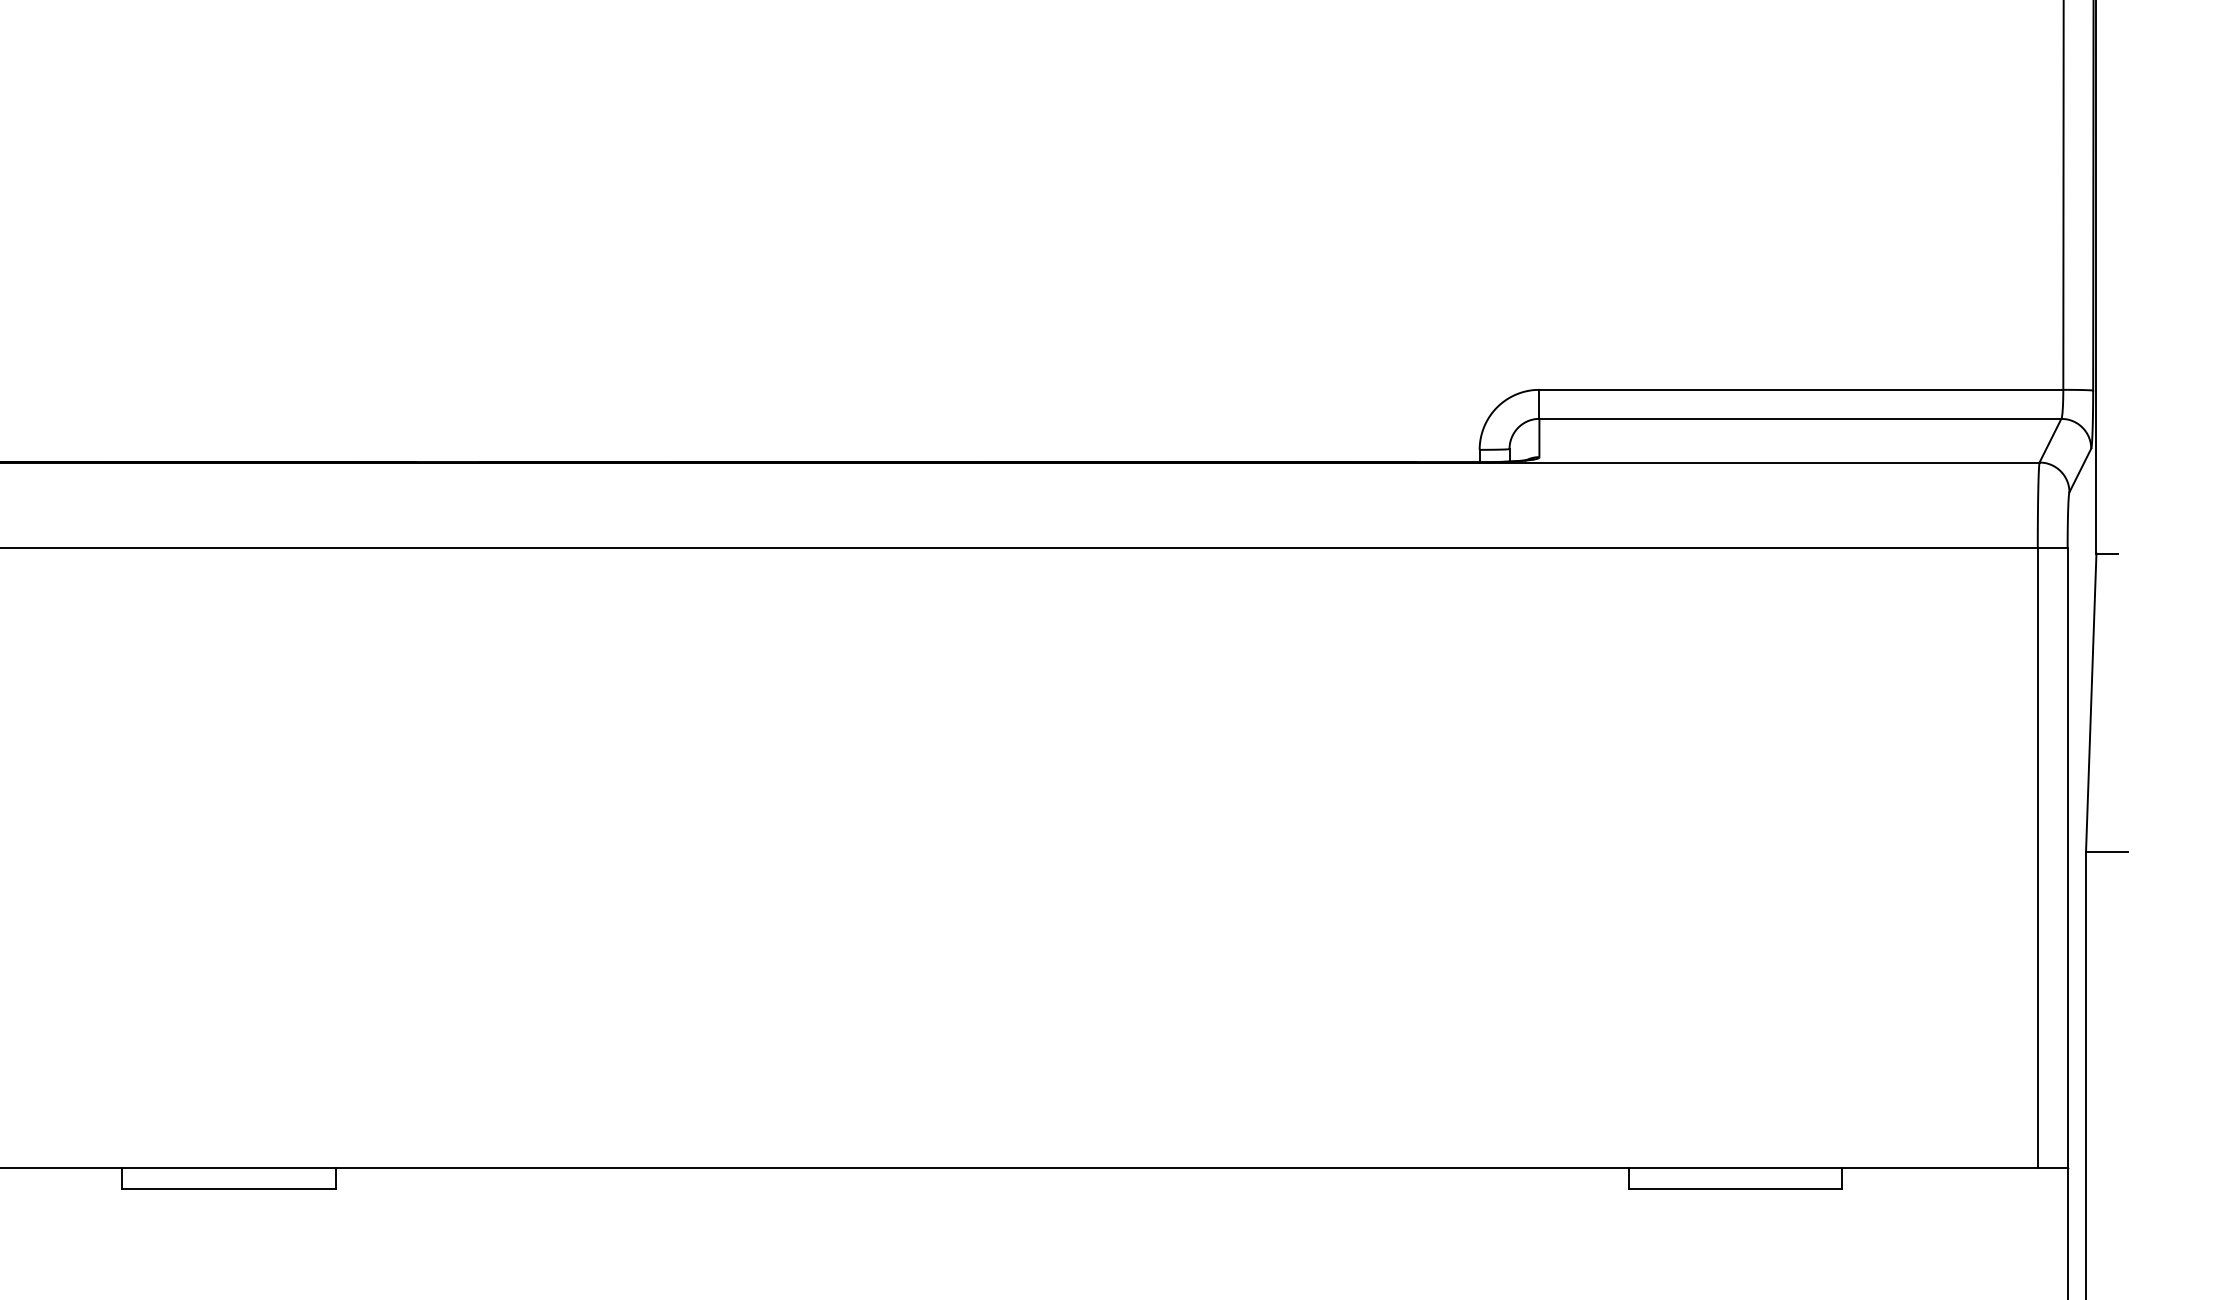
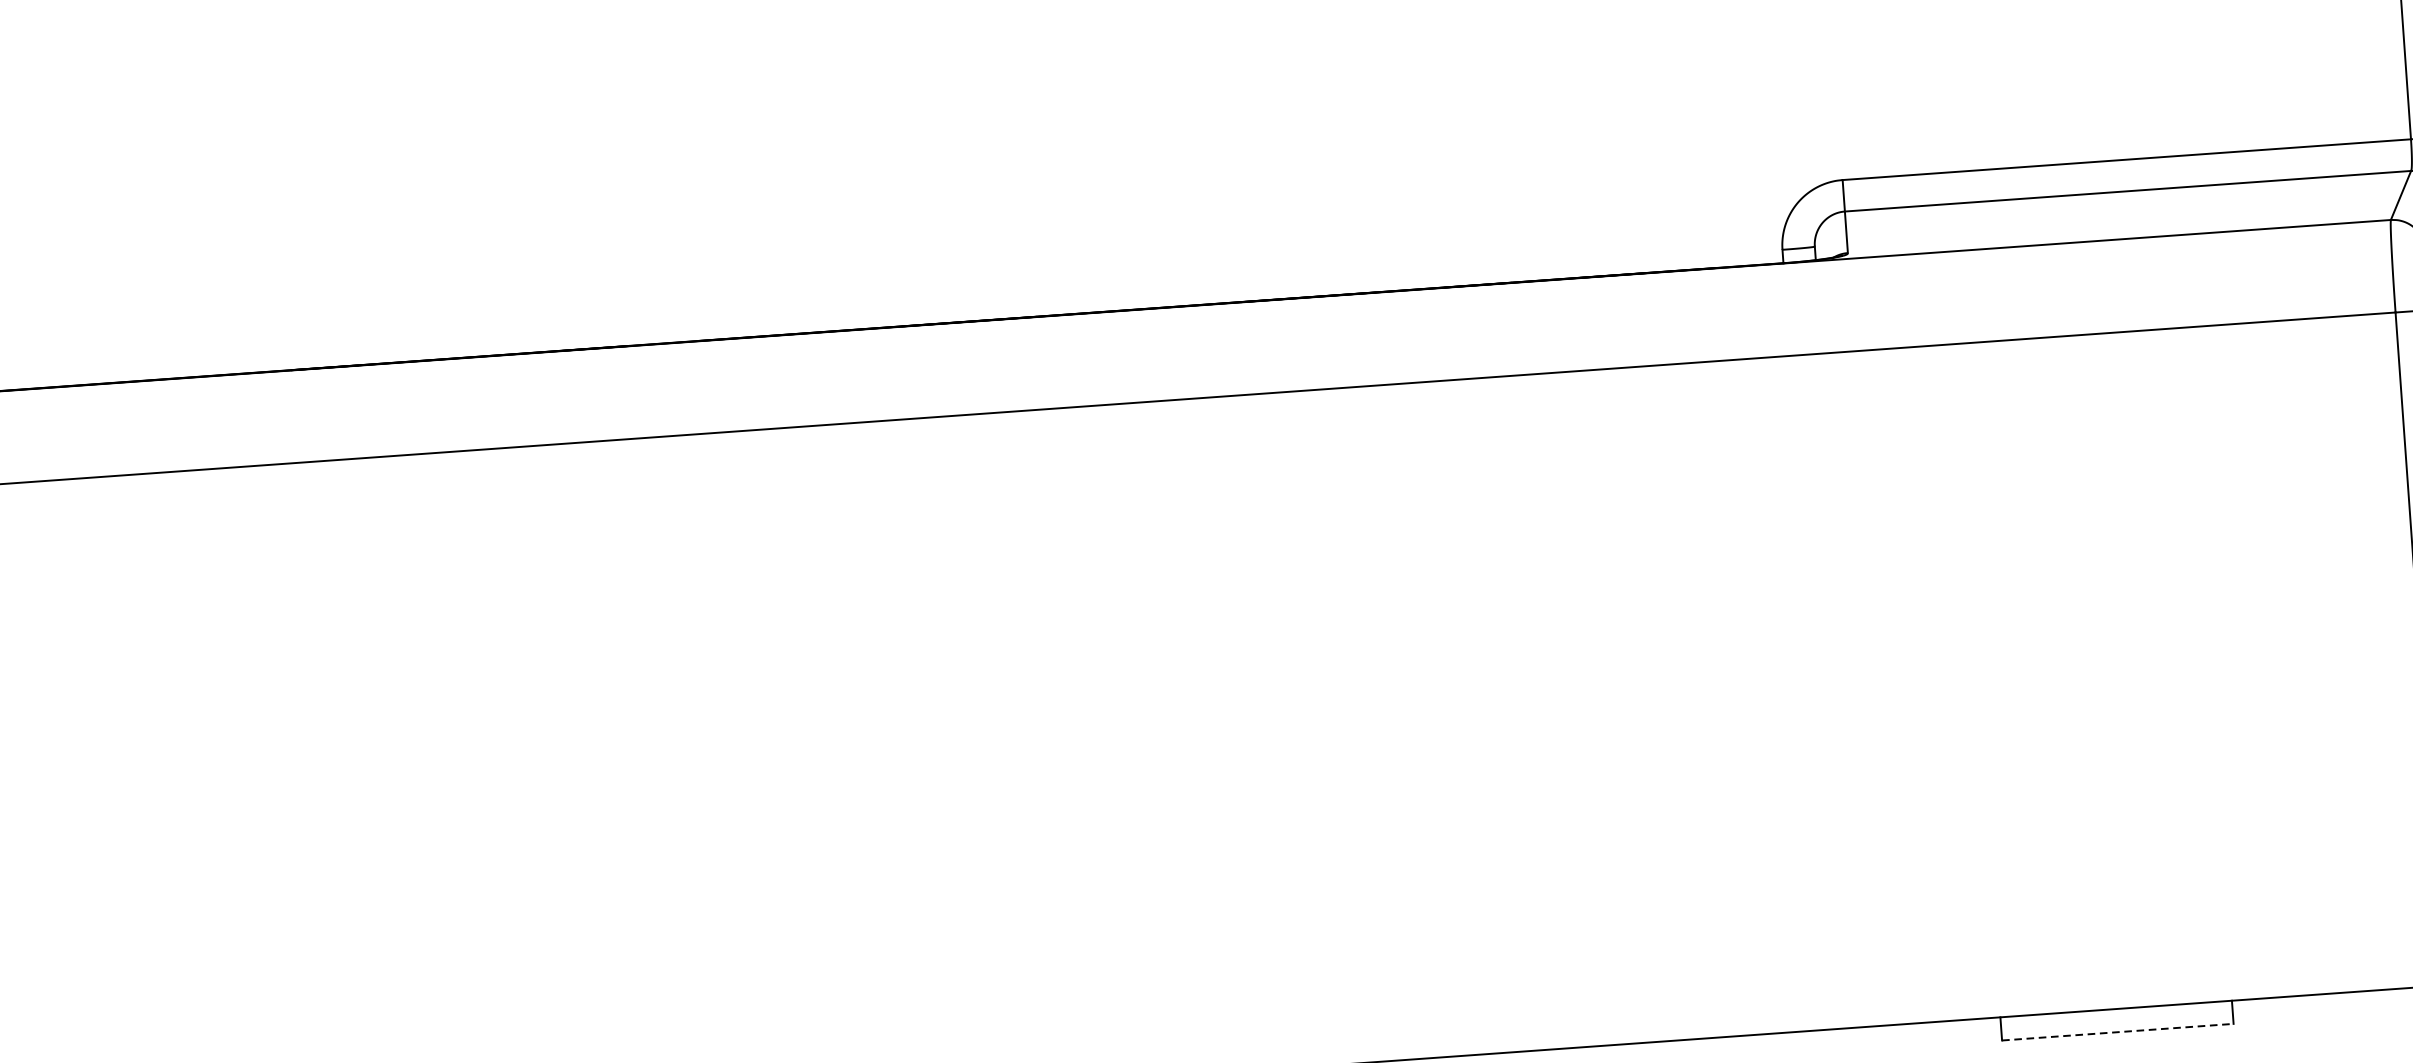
line: (1735, 1189) -> (2117, 1032), solid -> dashed

